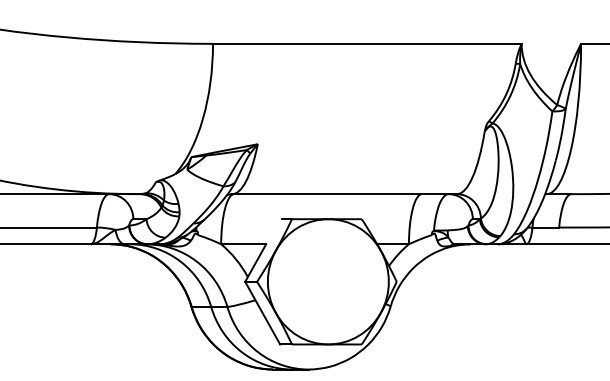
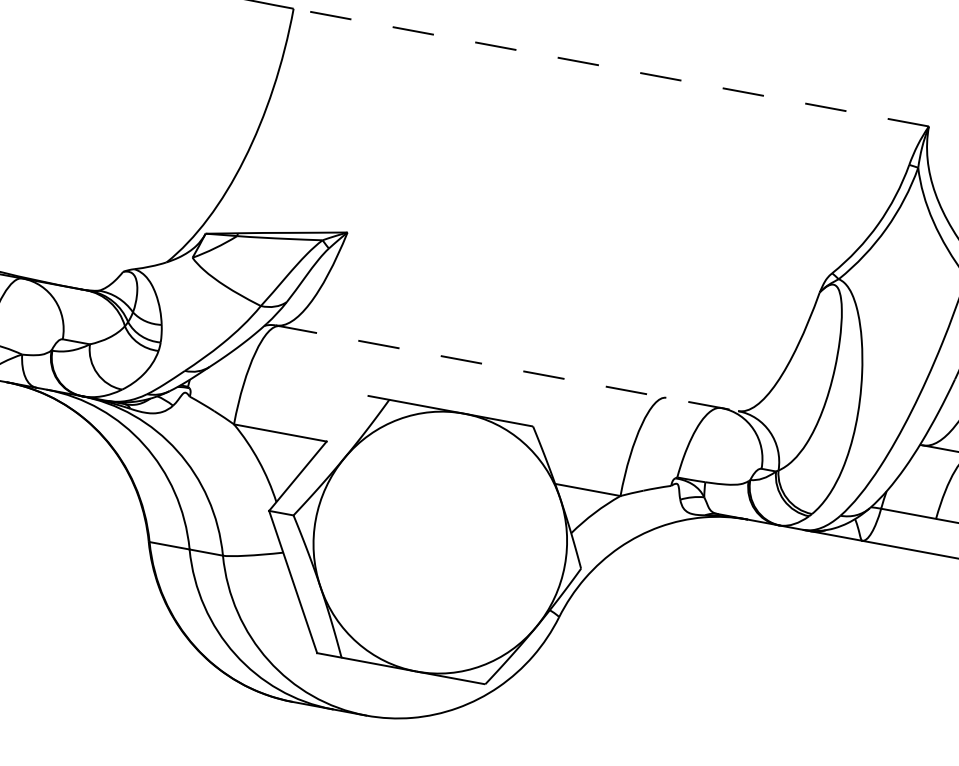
line: (366, 43) -> (609, 66), solid -> dashed
line: (344, 194) -> (506, 368), solid -> dashed

